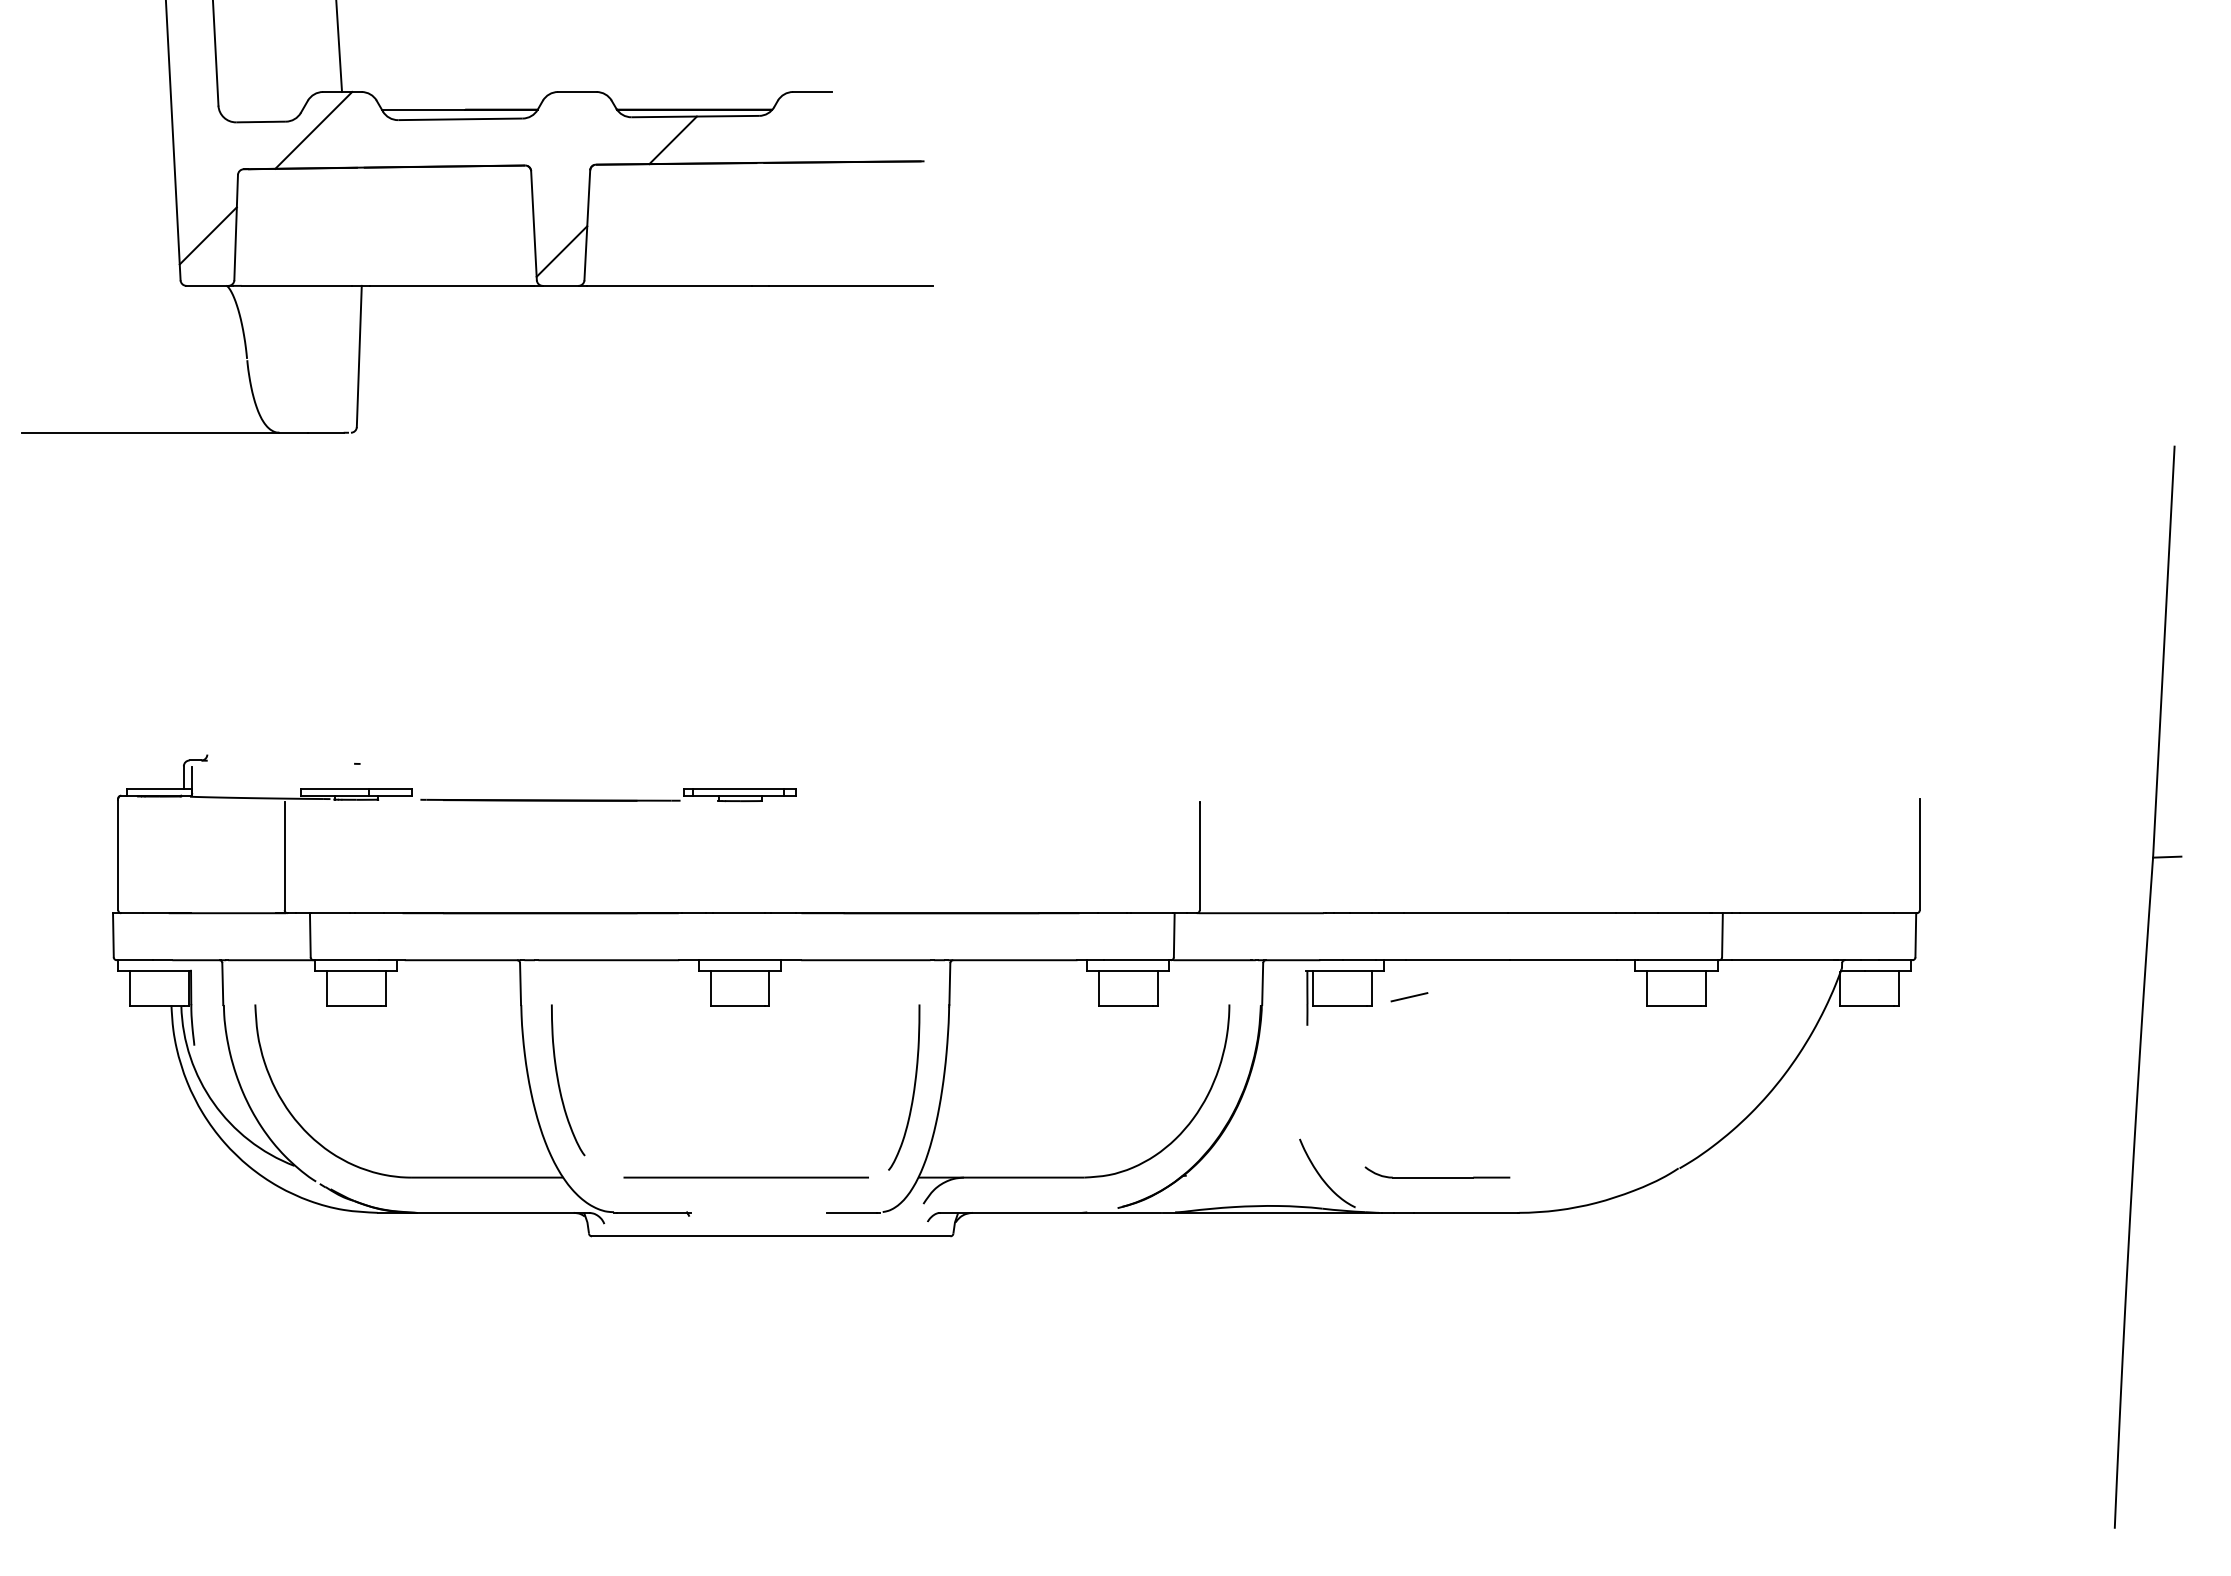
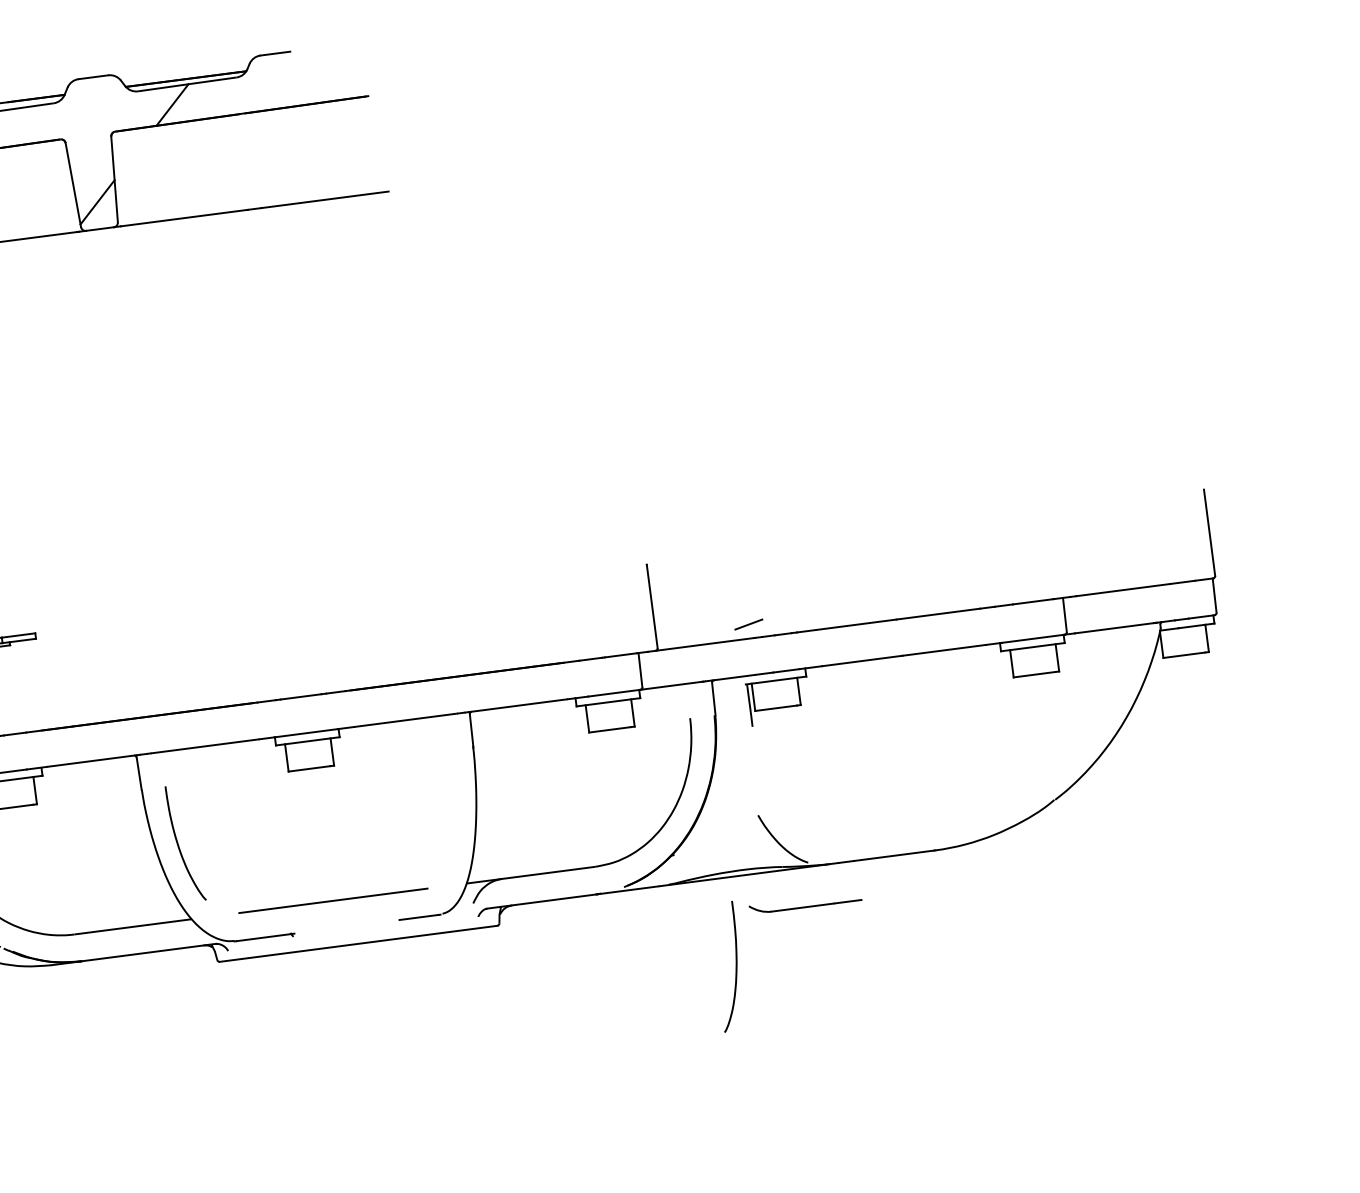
part: (608, 795) -> (188, 618), removed
line: (1409, 997) -> (748, 624), moved
curve: (913, 1087) -> (735, 965), moved
part: (1437, 1172) -> (805, 903), moved

